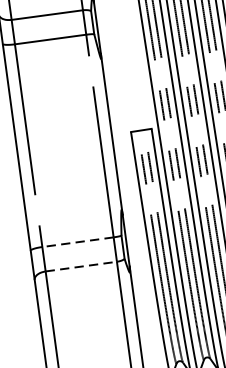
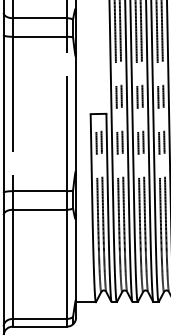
line: (77, 242) -> (39, 191), dashed -> solid
line: (82, 266) -> (40, 209), dashed -> solid

